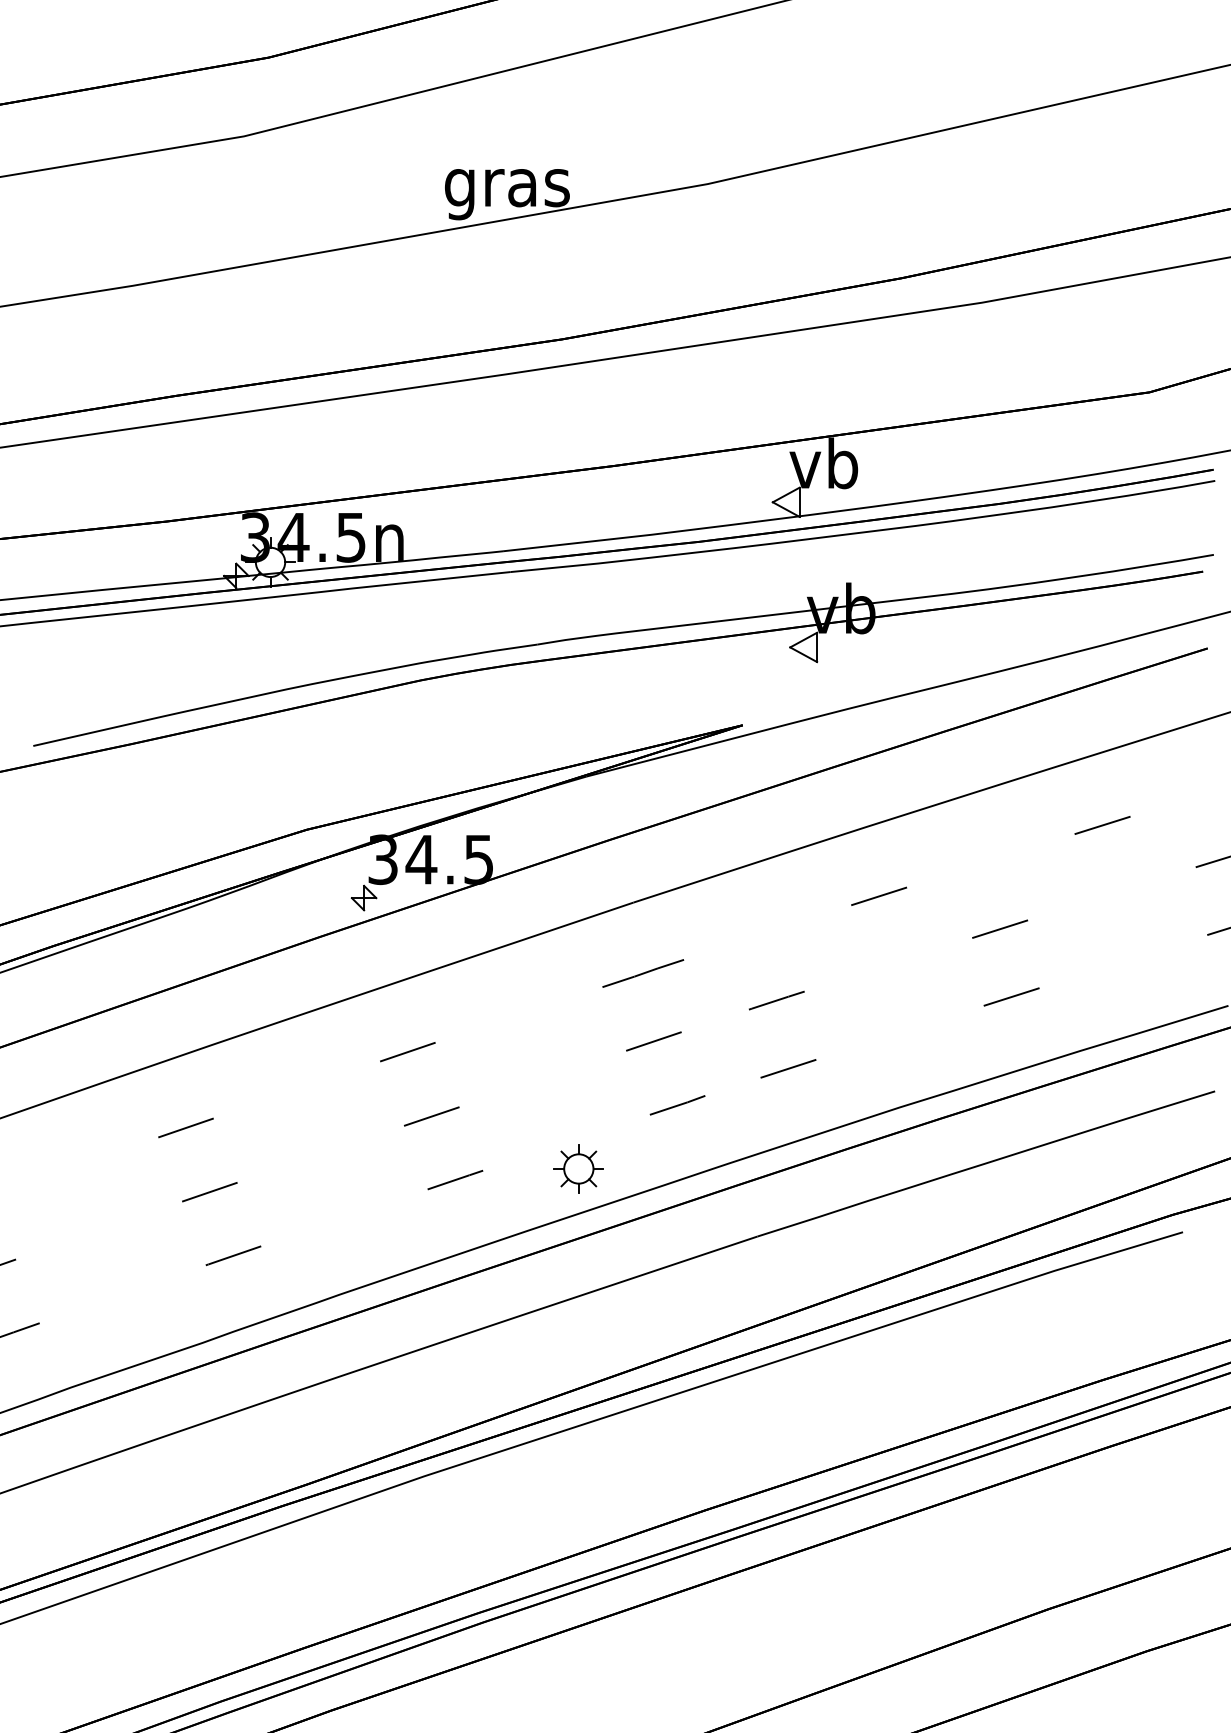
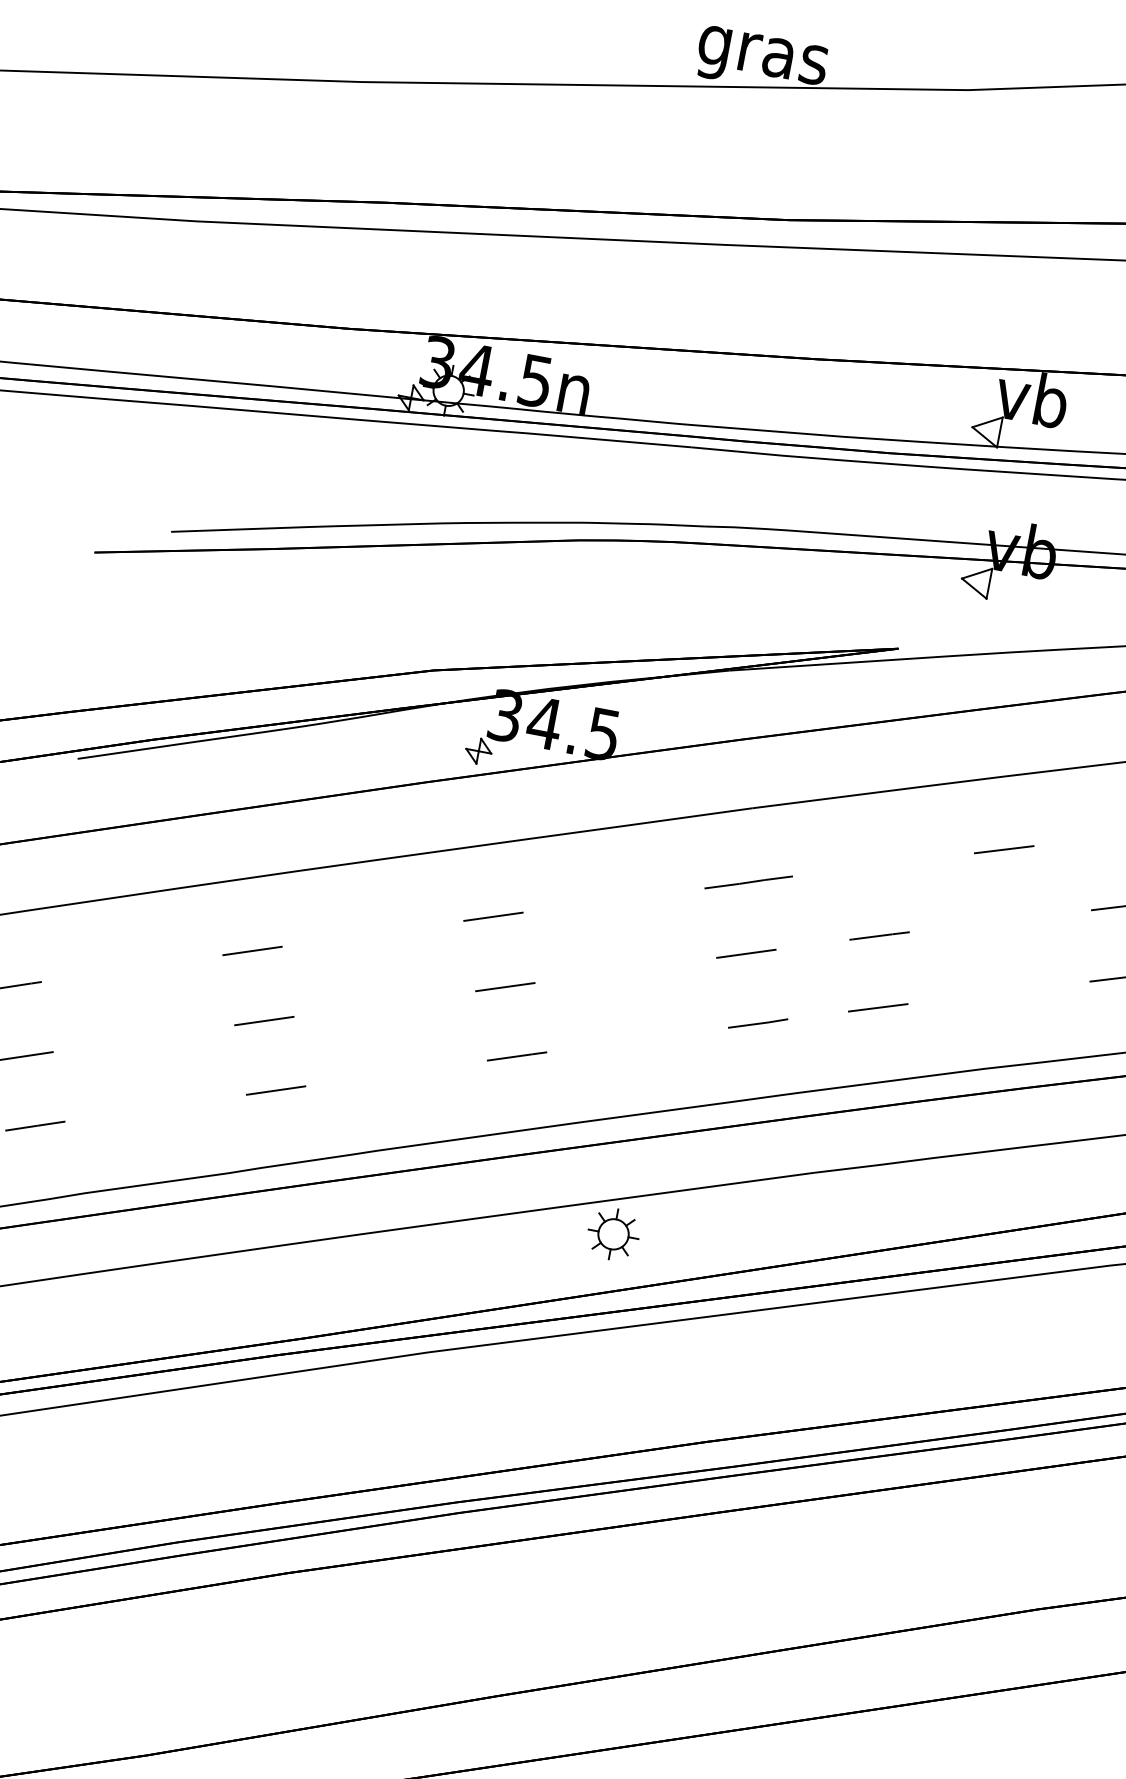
part: (578, 1168) -> (613, 1233), moved

